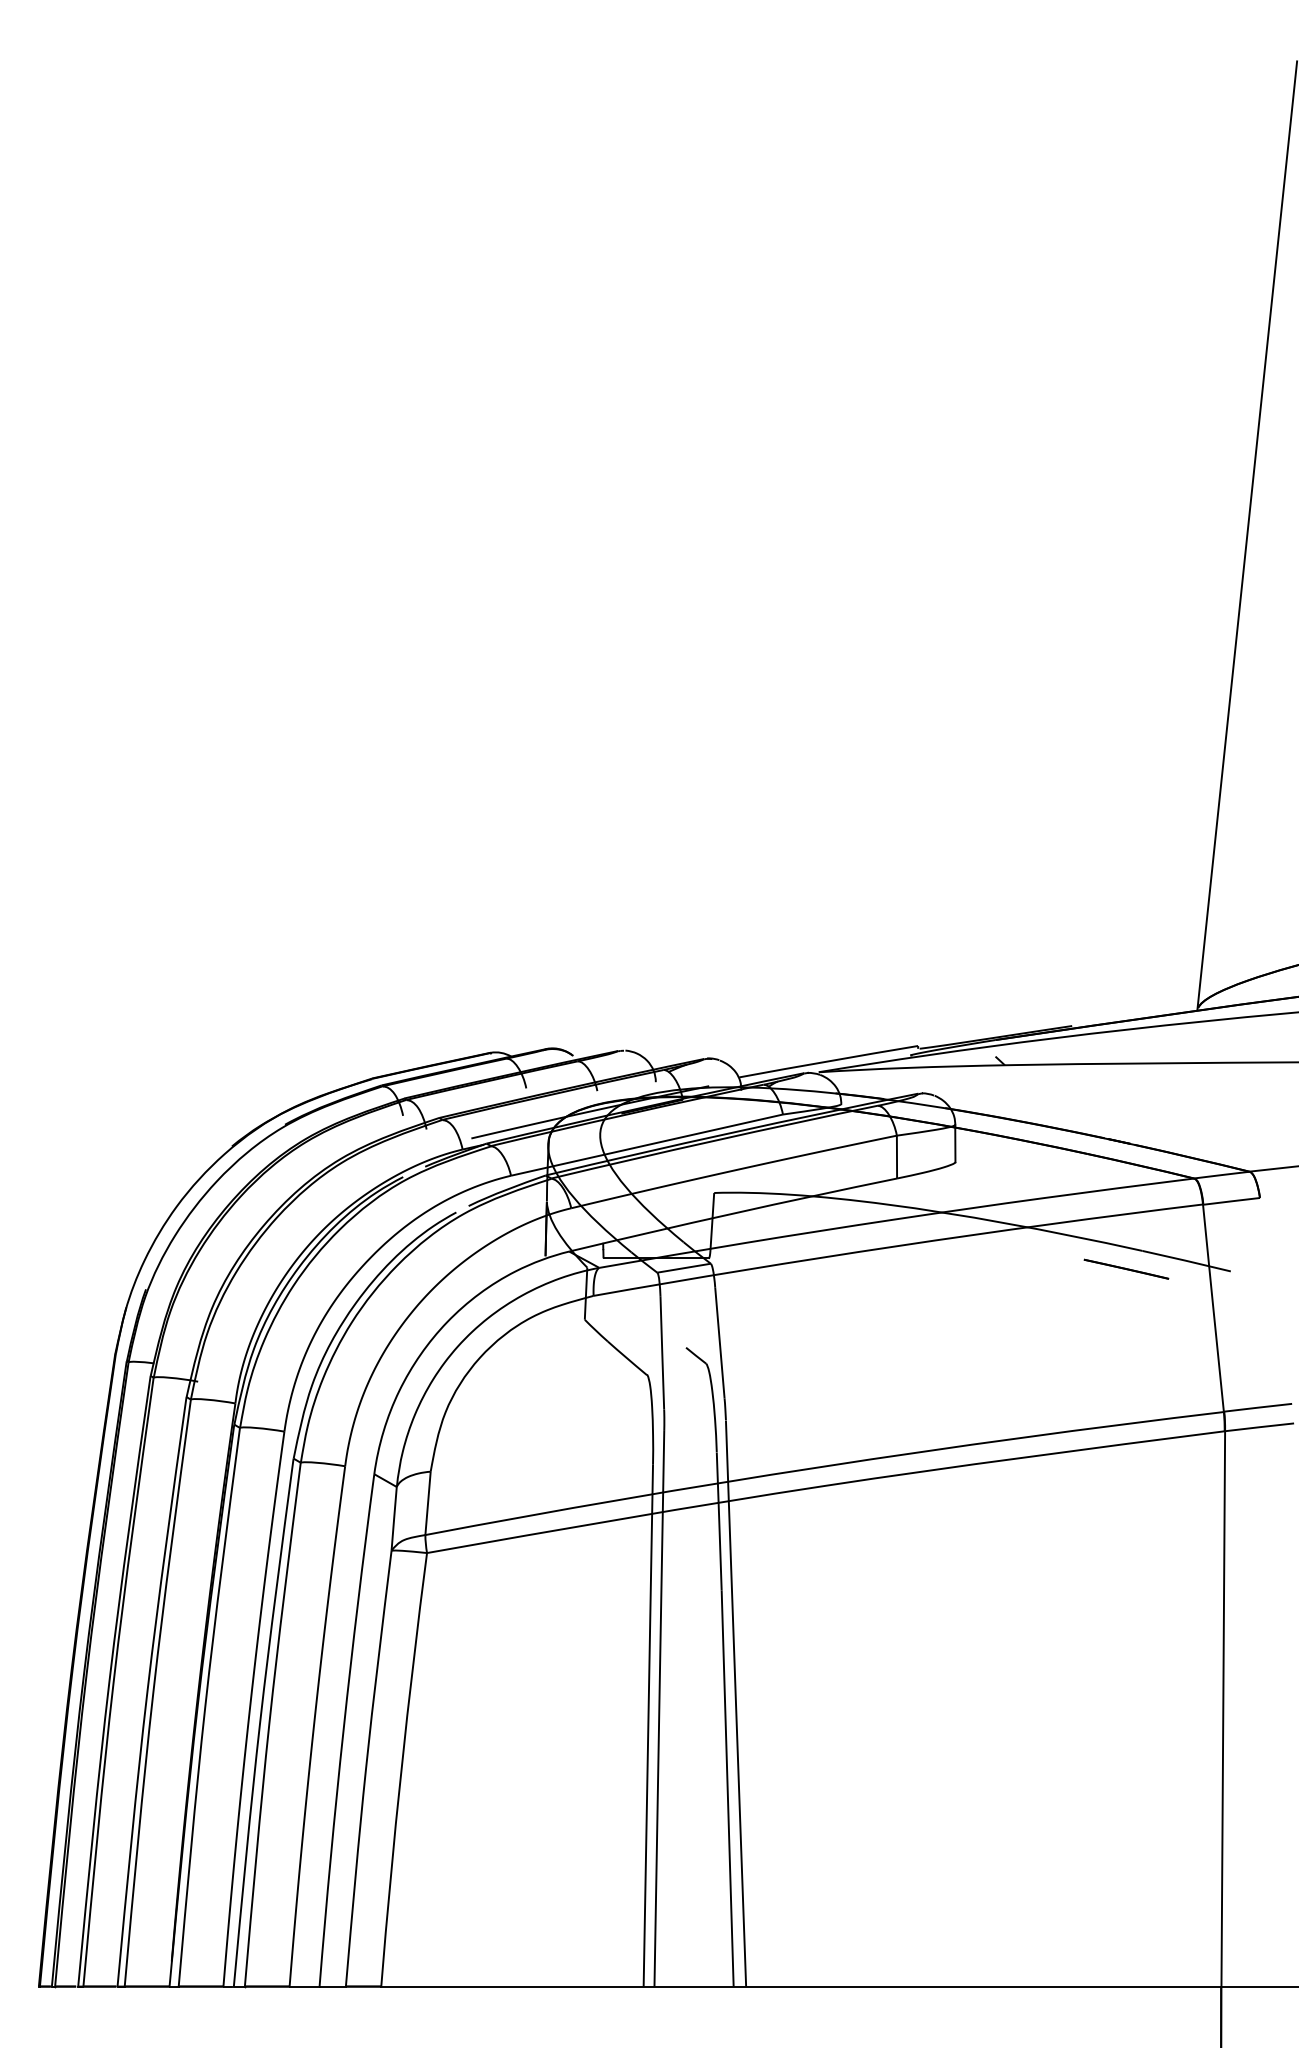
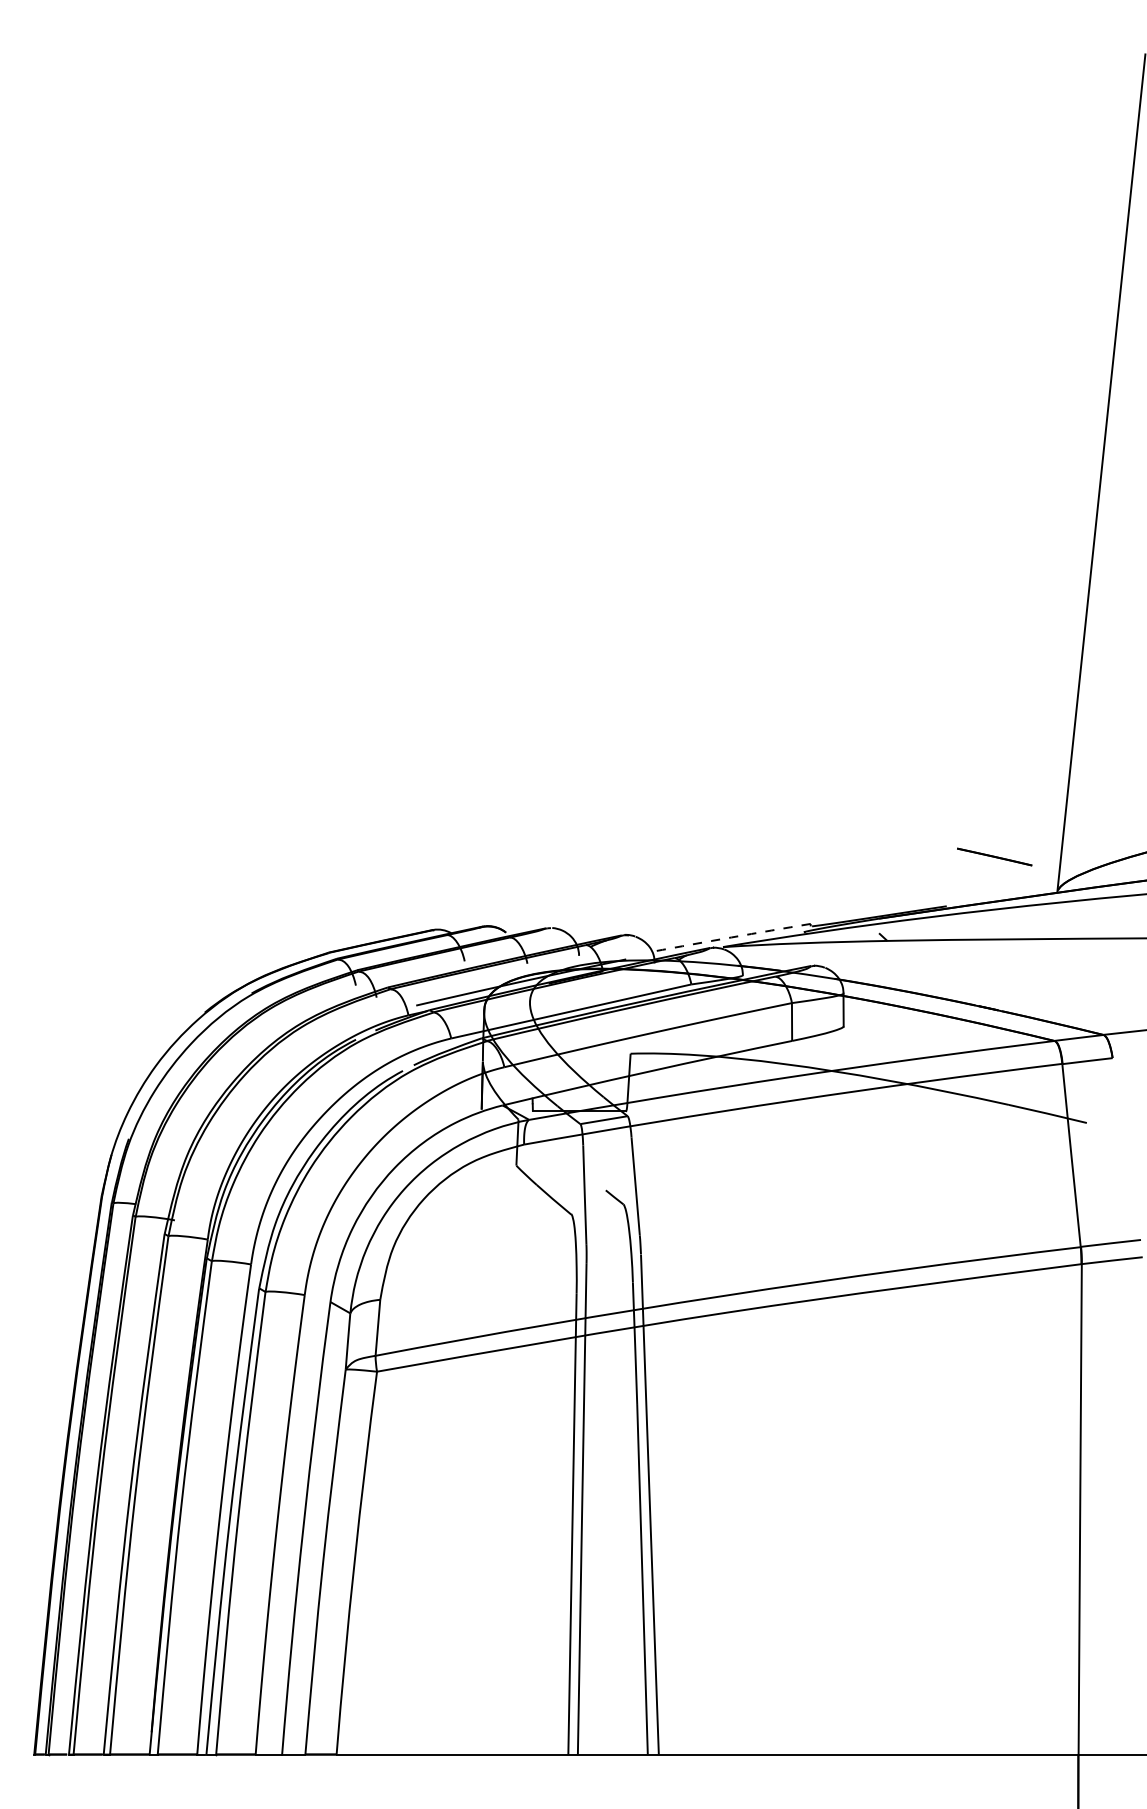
arc: (828, 1061) -> (731, 937), solid -> dashed
line: (1126, 1268) -> (994, 856), moved

